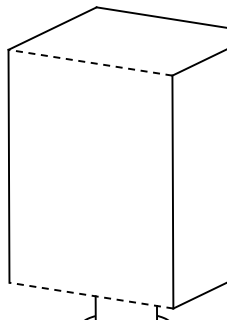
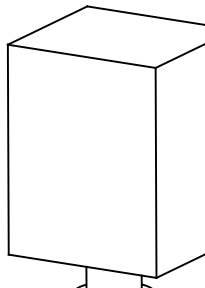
line: (90, 62) -> (81, 56), dashed -> solid
line: (91, 295) -> (82, 266), dashed -> solid

